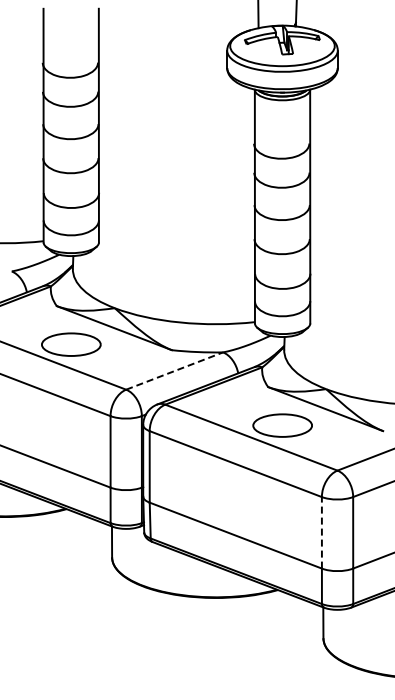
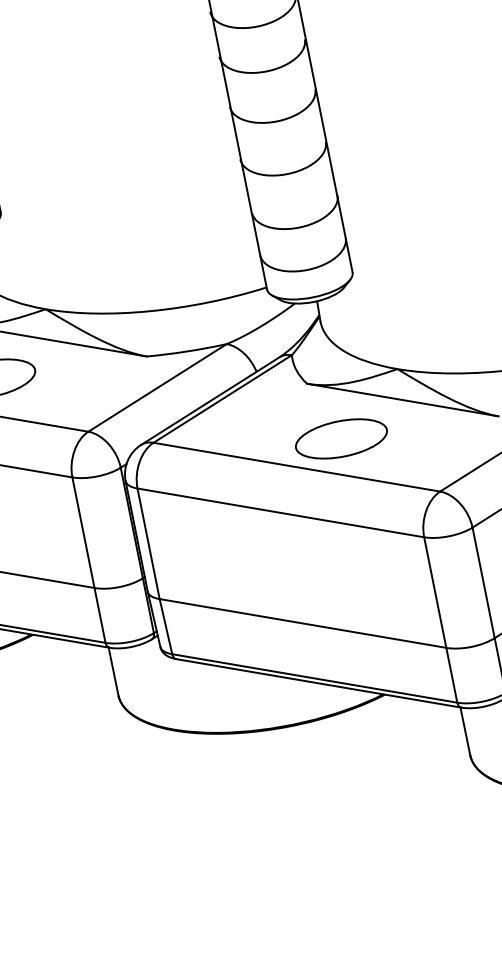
line: (174, 371) -> (157, 388), dashed -> solid
line: (321, 532) -> (434, 592), dashed -> solid

